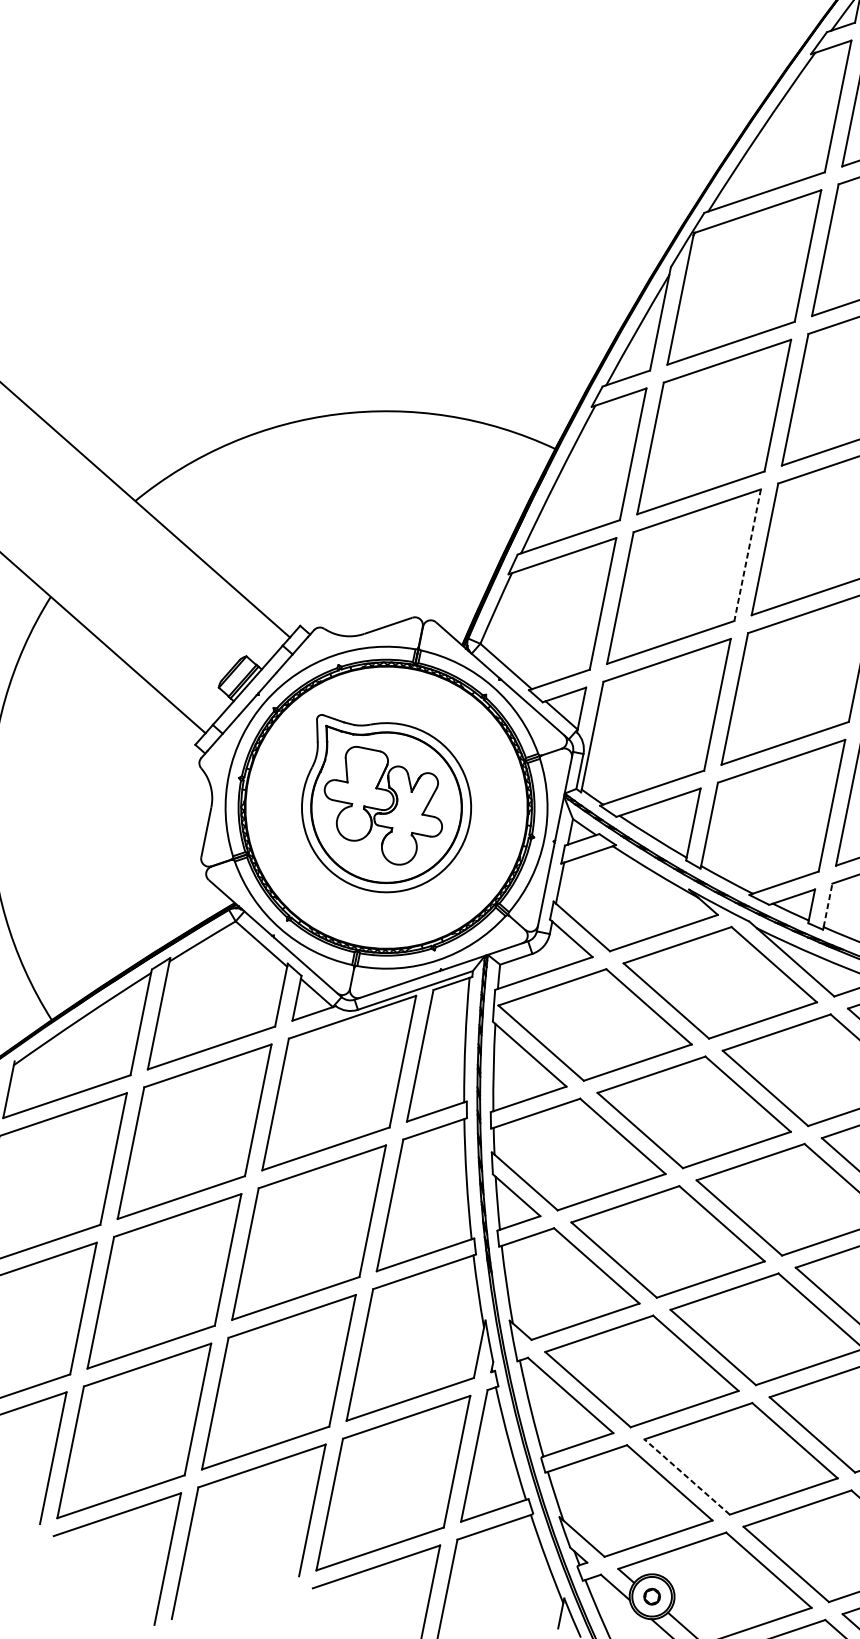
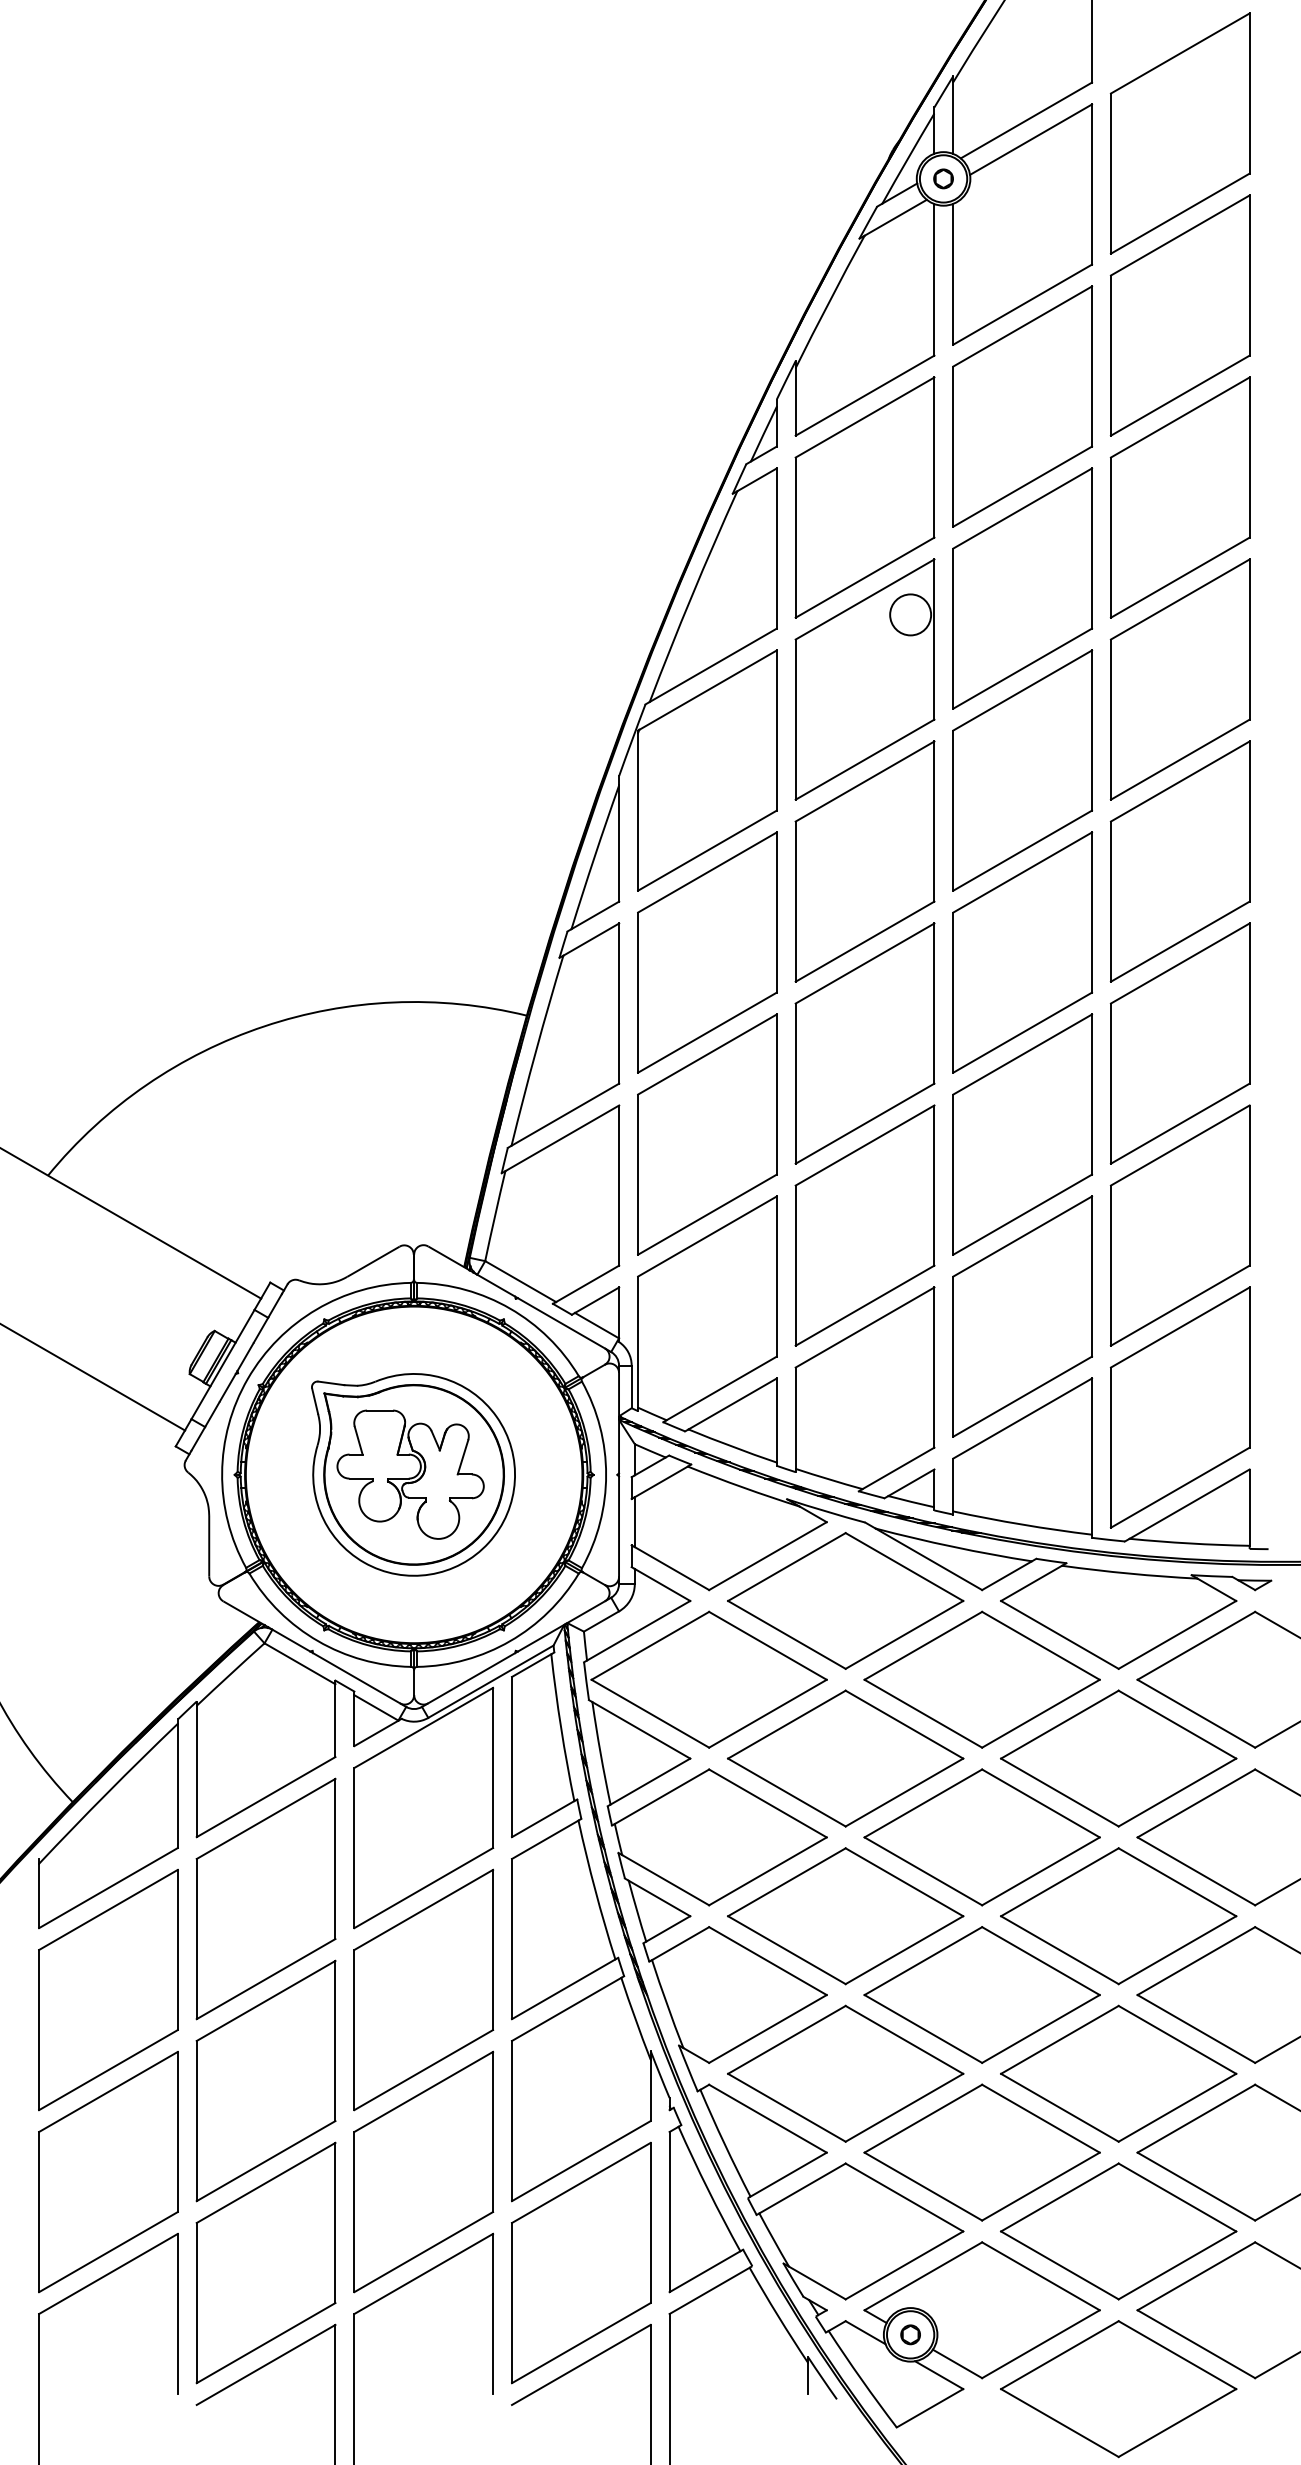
line: (747, 555) -> (776, 1095), dashed -> solid
line: (828, 904) -> (953, 1484), dashed -> solid
line: (687, 1476) -> (923, 2186), dashed -> solid

